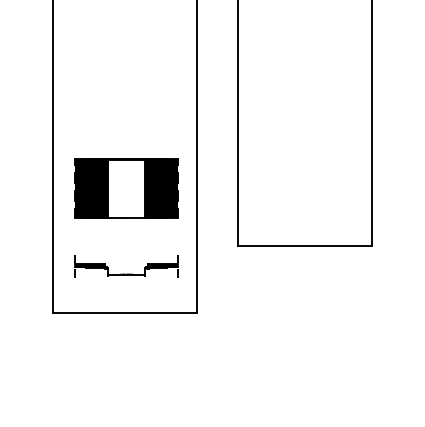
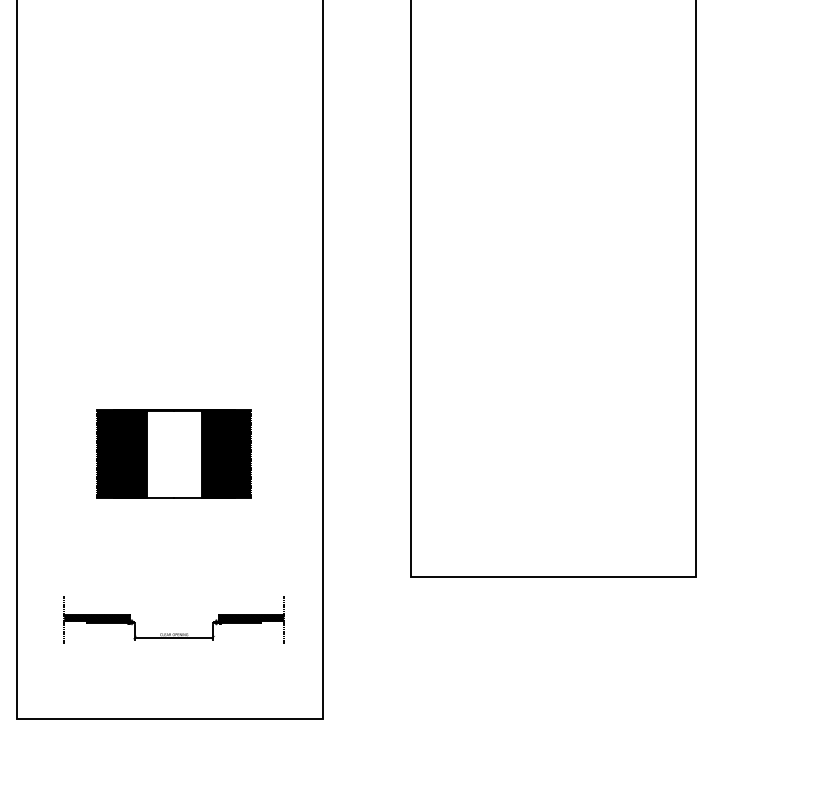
part: (126, 188) -> (174, 453), size x0.7

